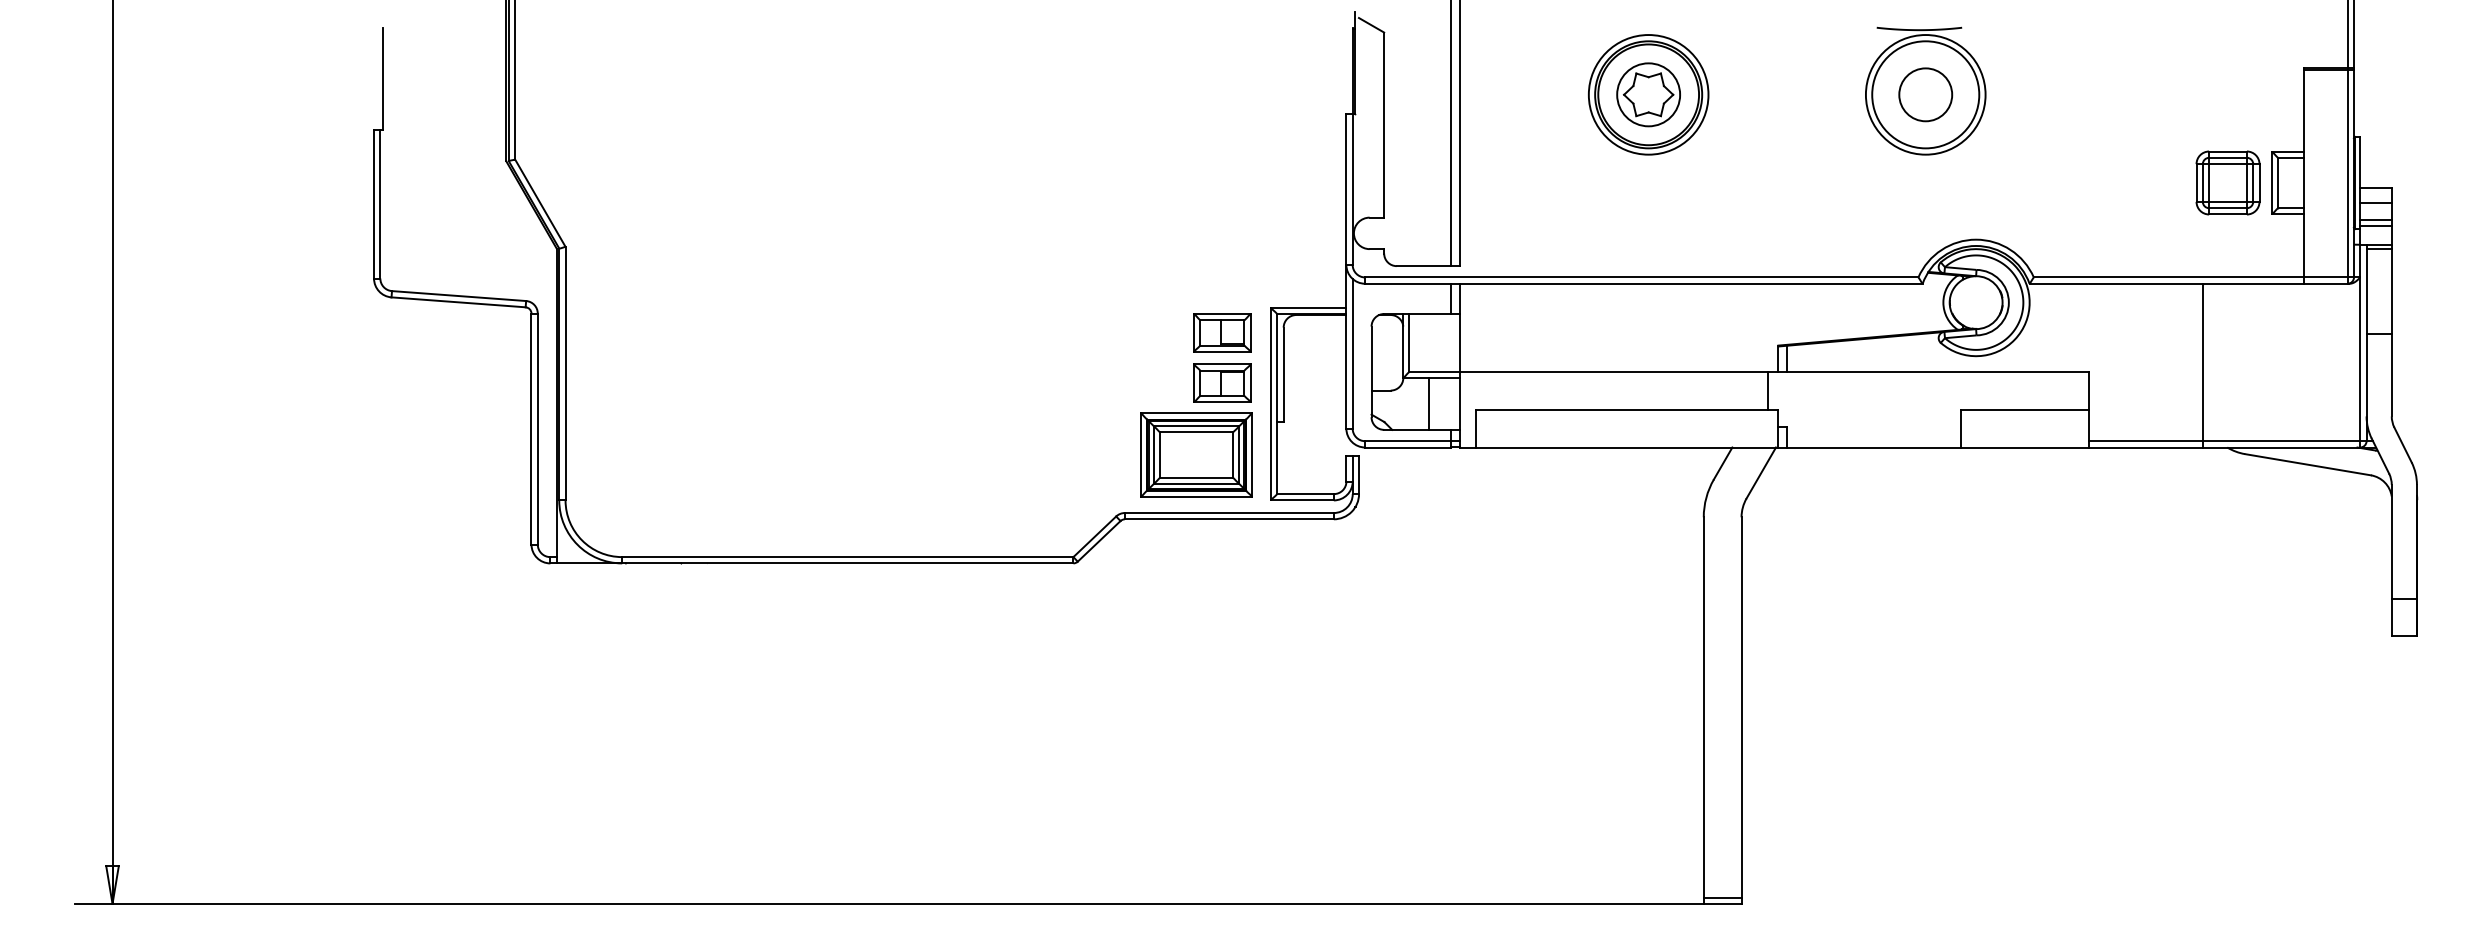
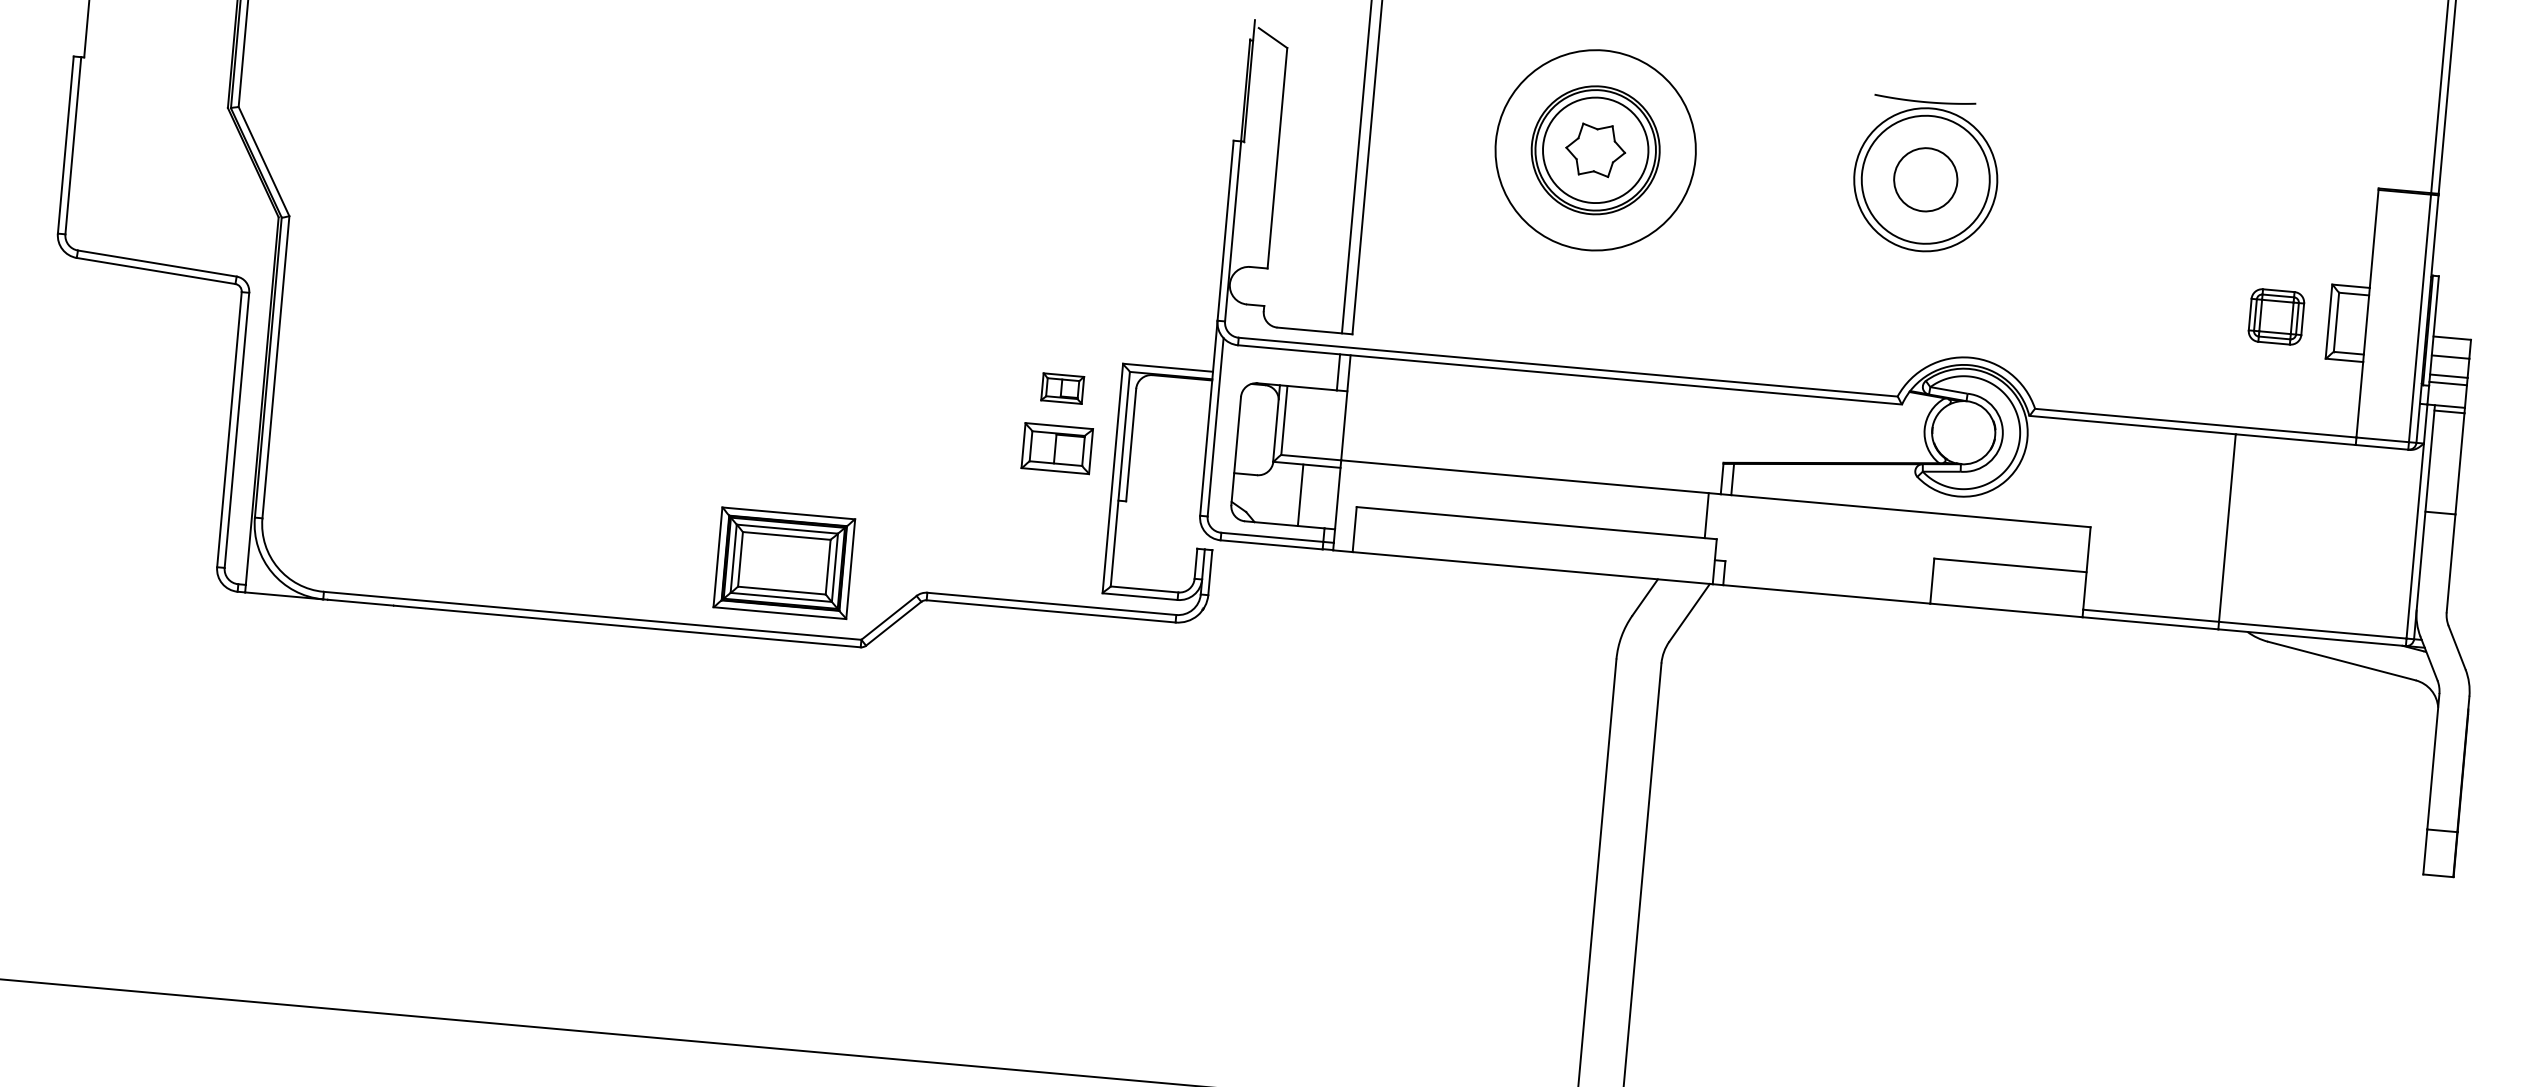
circle: (1648, 94) -> (1595, 149), size x1.4
circle: (1648, 94) -> (1595, 149), size x1.4
part: (2227, 182) -> (2275, 316), size x0.7
part: (1222, 332) -> (1062, 388), size x0.6
part: (1196, 454) -> (784, 562), moved

